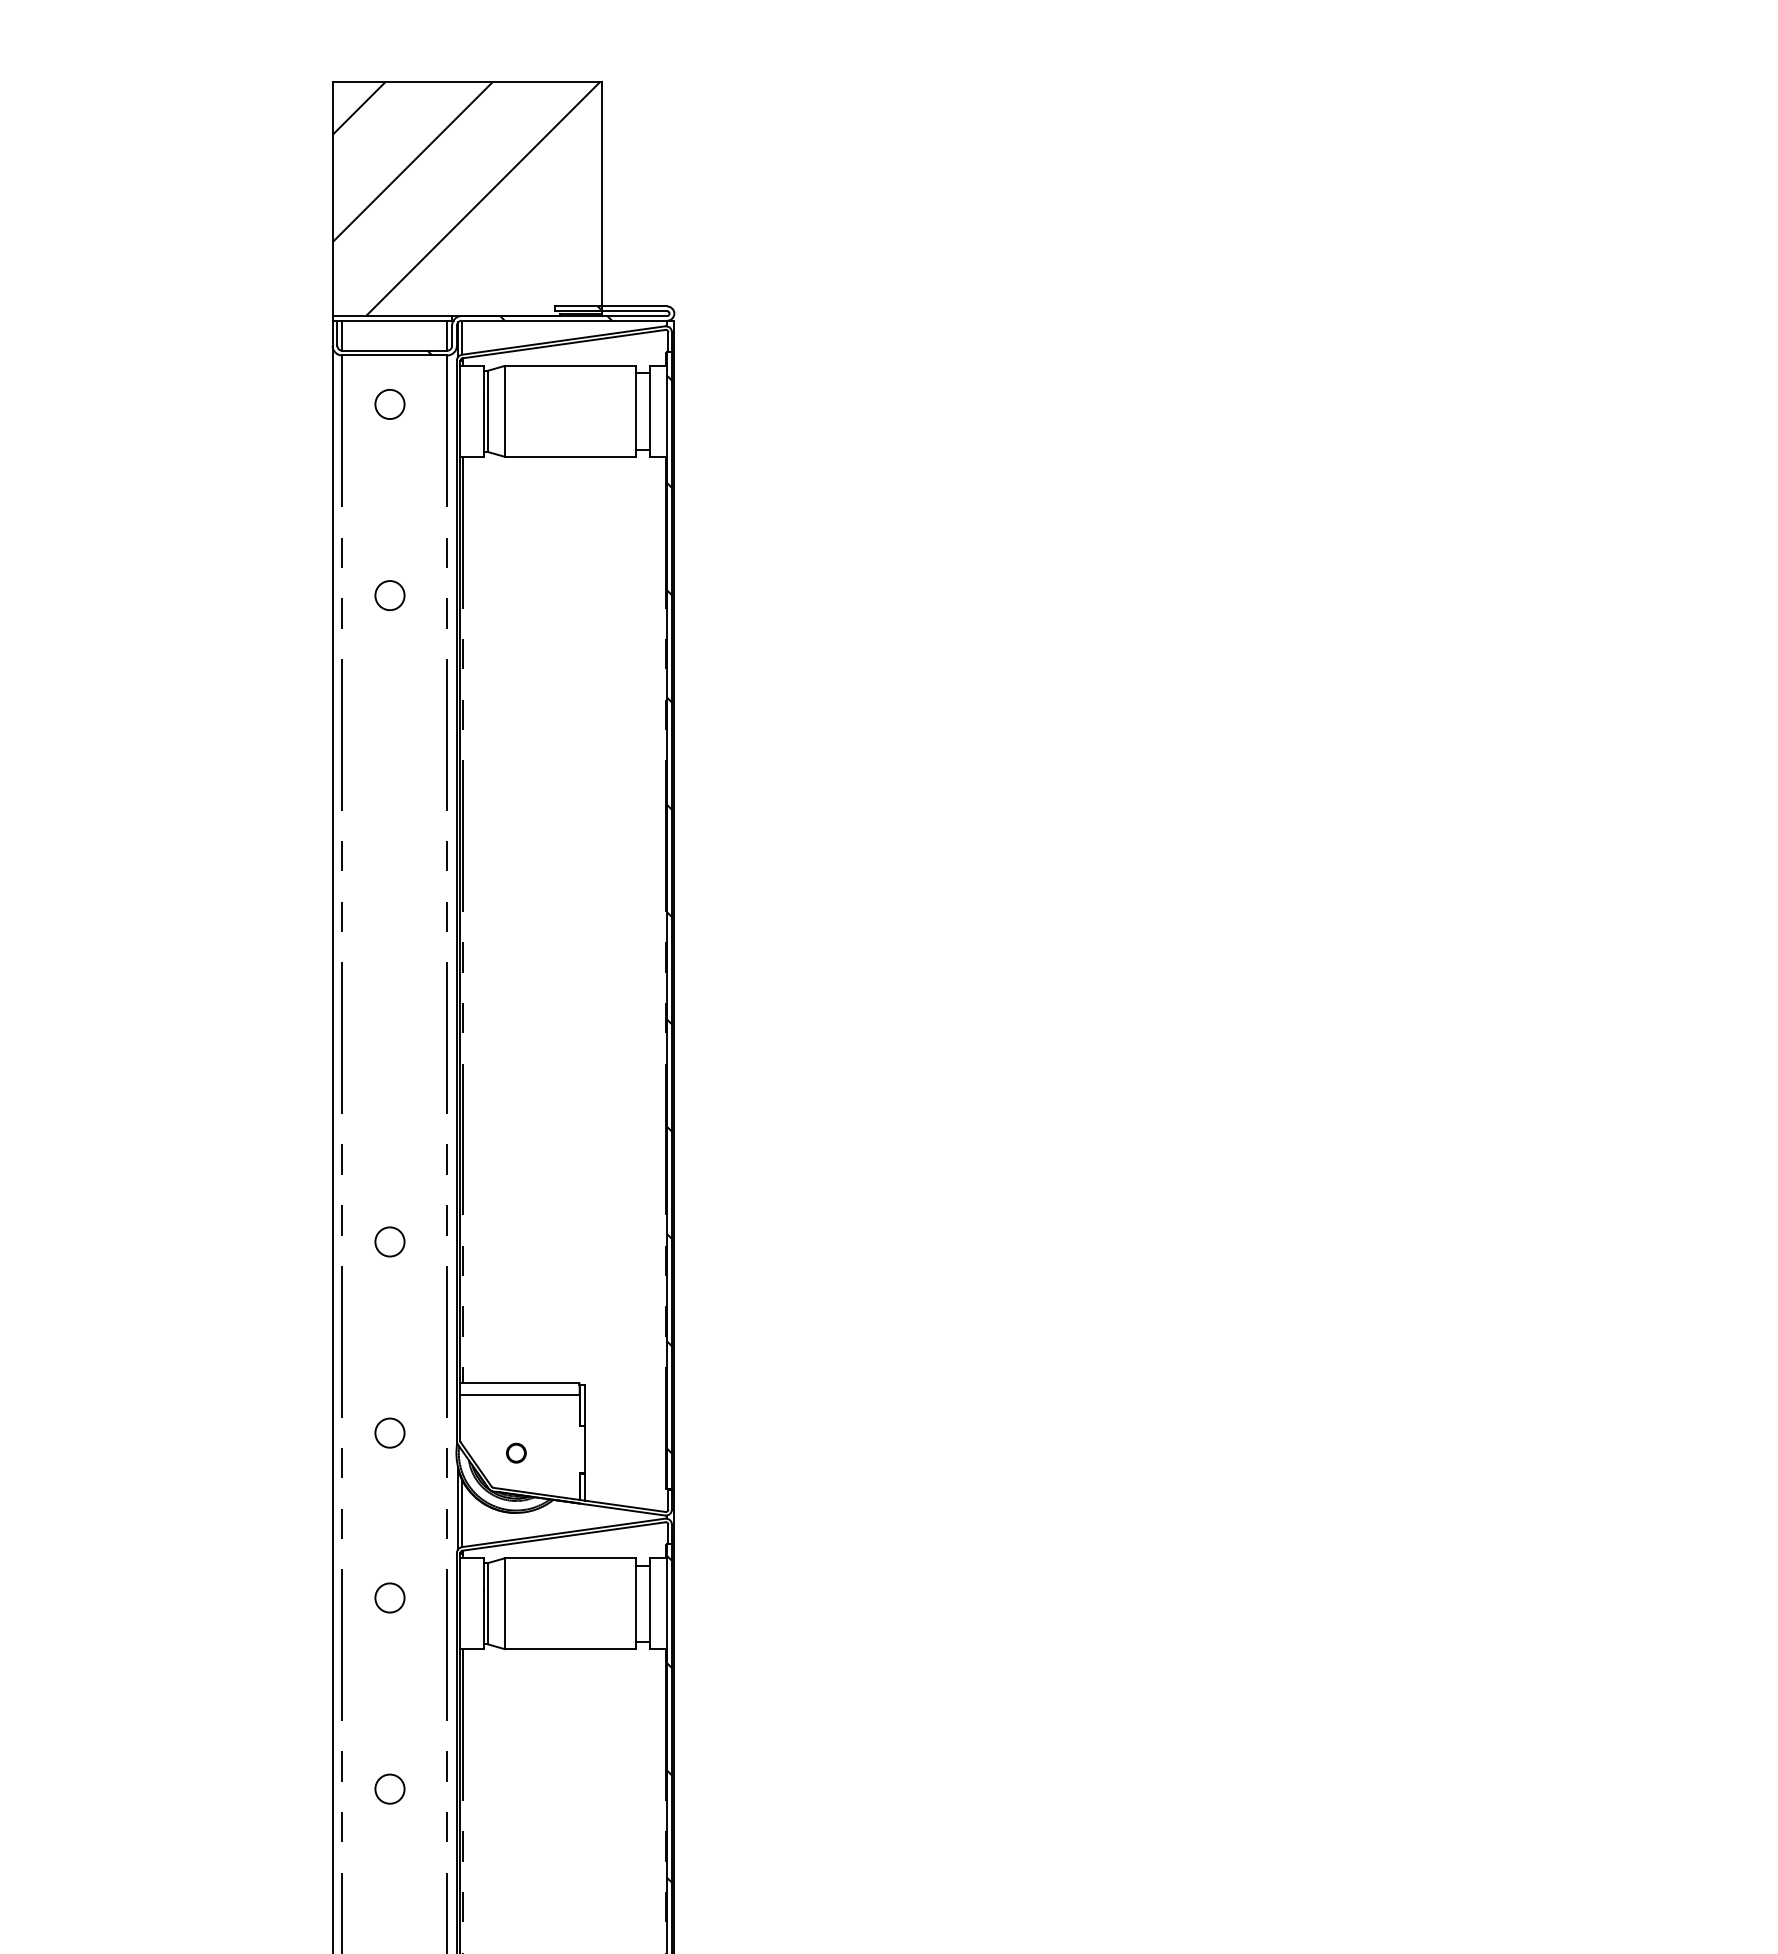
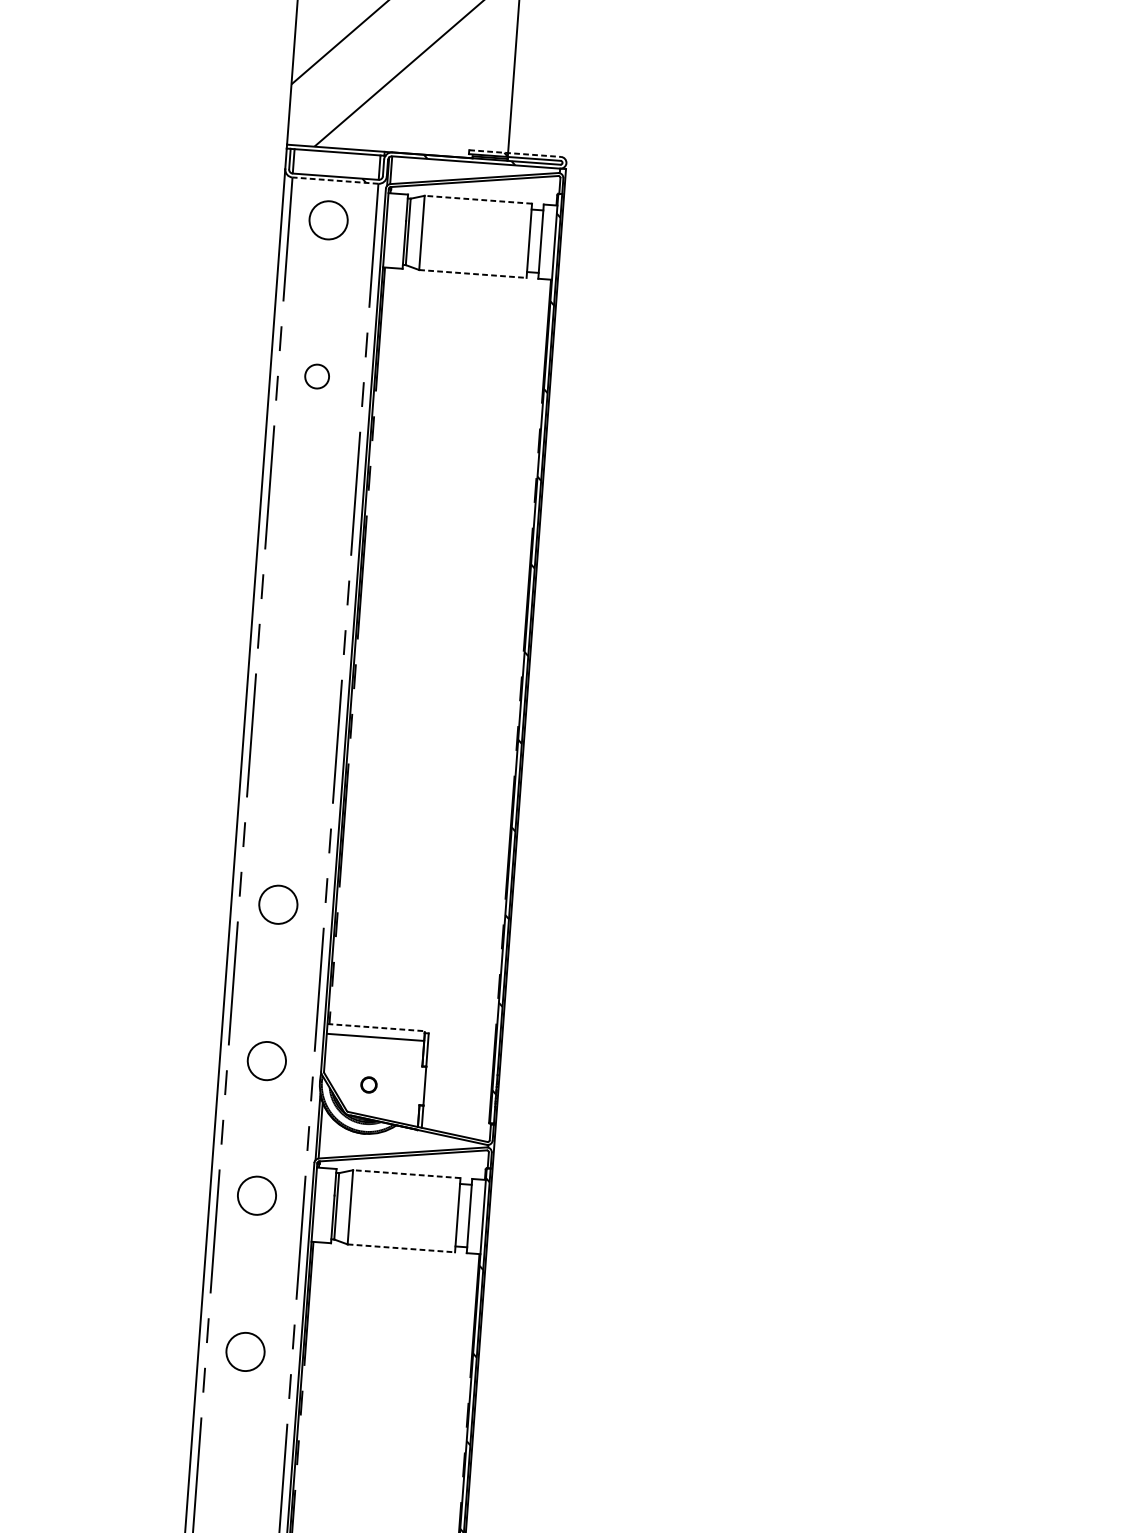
line: (611, 306) -> (515, 153), solid -> dashed
line: (394, 355) -> (335, 180), solid -> dashed
line: (570, 365) -> (478, 199), solid -> dashed
circle: (389, 404) -> (328, 220), size x1.6
line: (570, 456) -> (473, 273), solid -> dashed
circle: (389, 1241) -> (277, 904), size x1.6
line: (520, 1382) -> (376, 1027), solid -> dashed
circle: (389, 1432) -> (266, 1060), size x1.6
line: (570, 1558) -> (406, 1174), solid -> dashed
circle: (389, 1597) -> (256, 1195), size x1.6
line: (570, 1649) -> (401, 1248), solid -> dashed
circle: (389, 1788) -> (245, 1351), size x1.6

